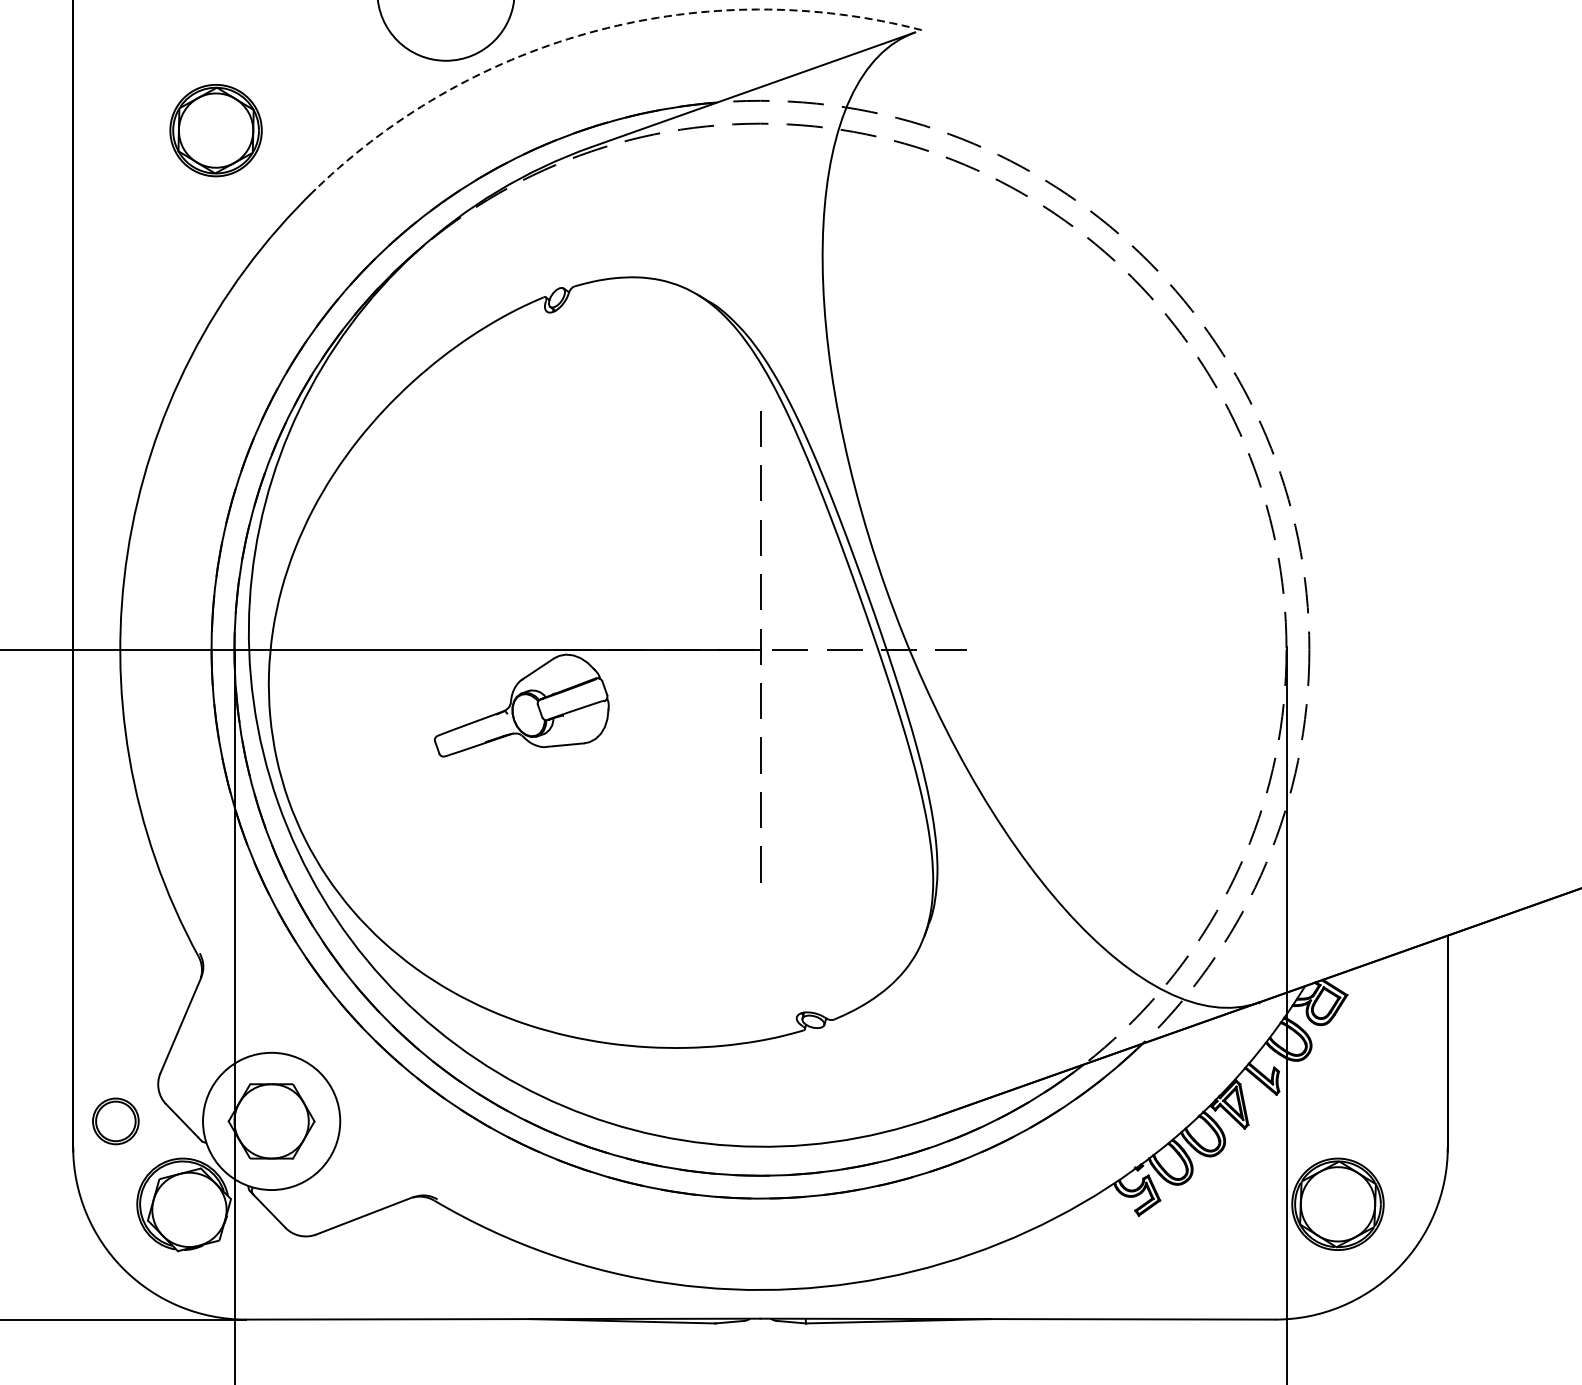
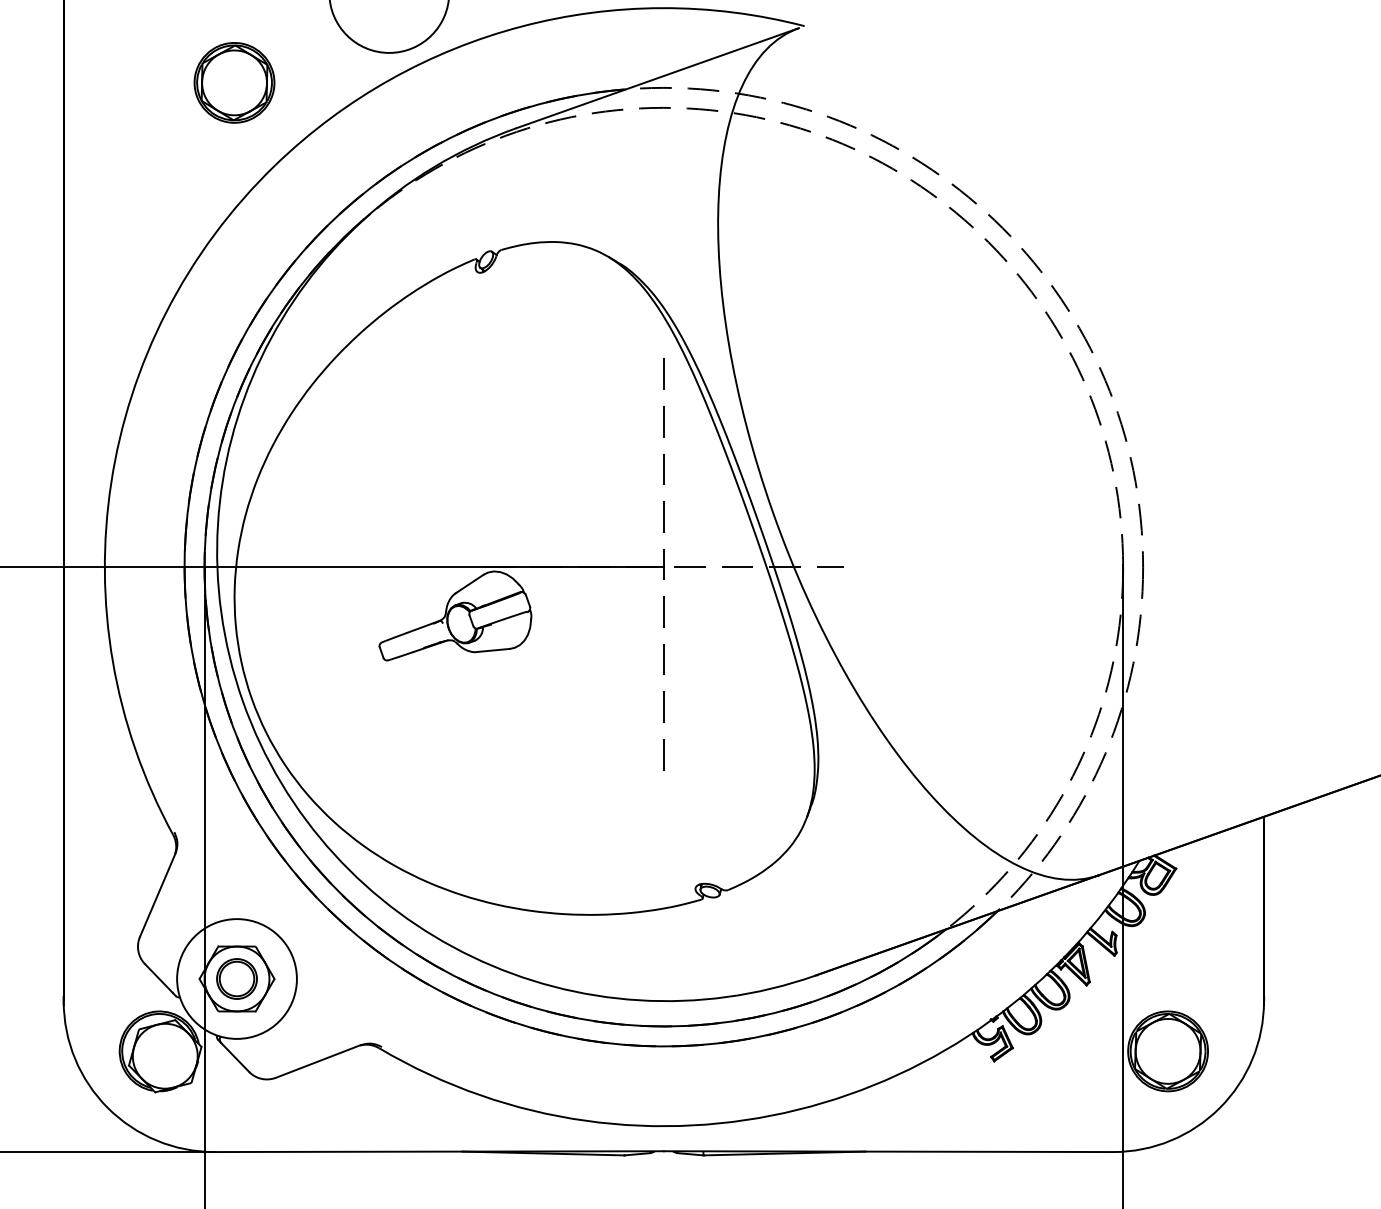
arc: (597, 30) -> (521, 26), dashed -> solid
part: (216, 130) -> (234, 82), moved
part: (115, 1120) -> (236, 978), moved

